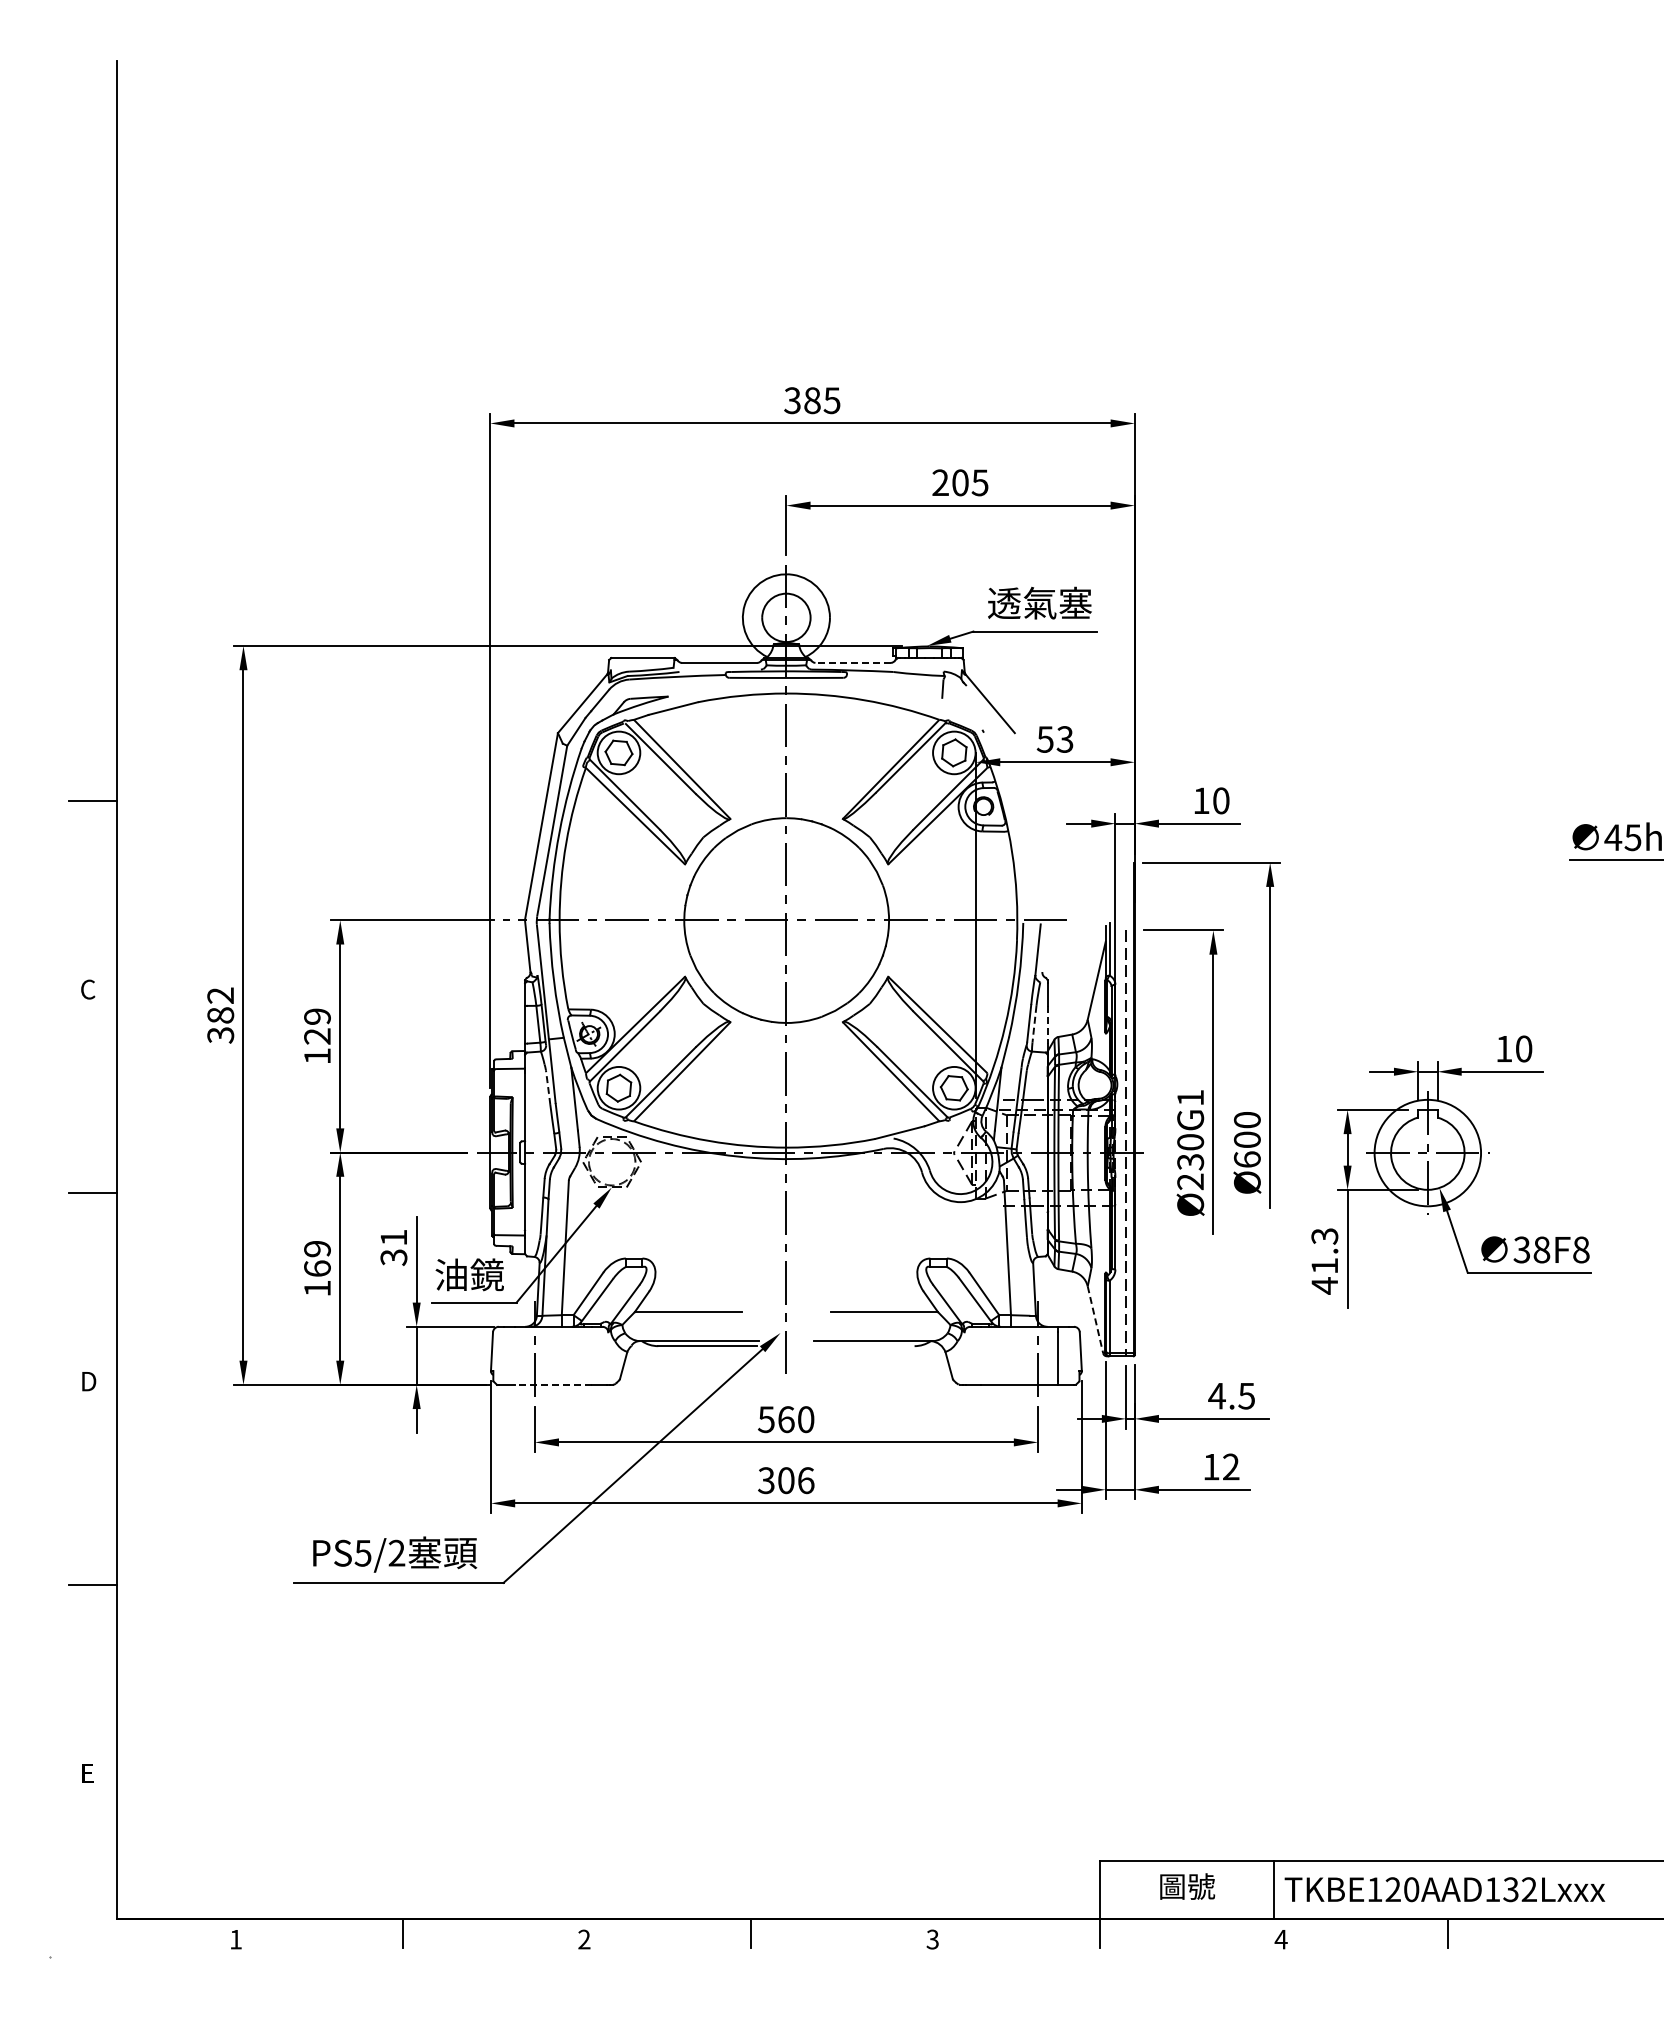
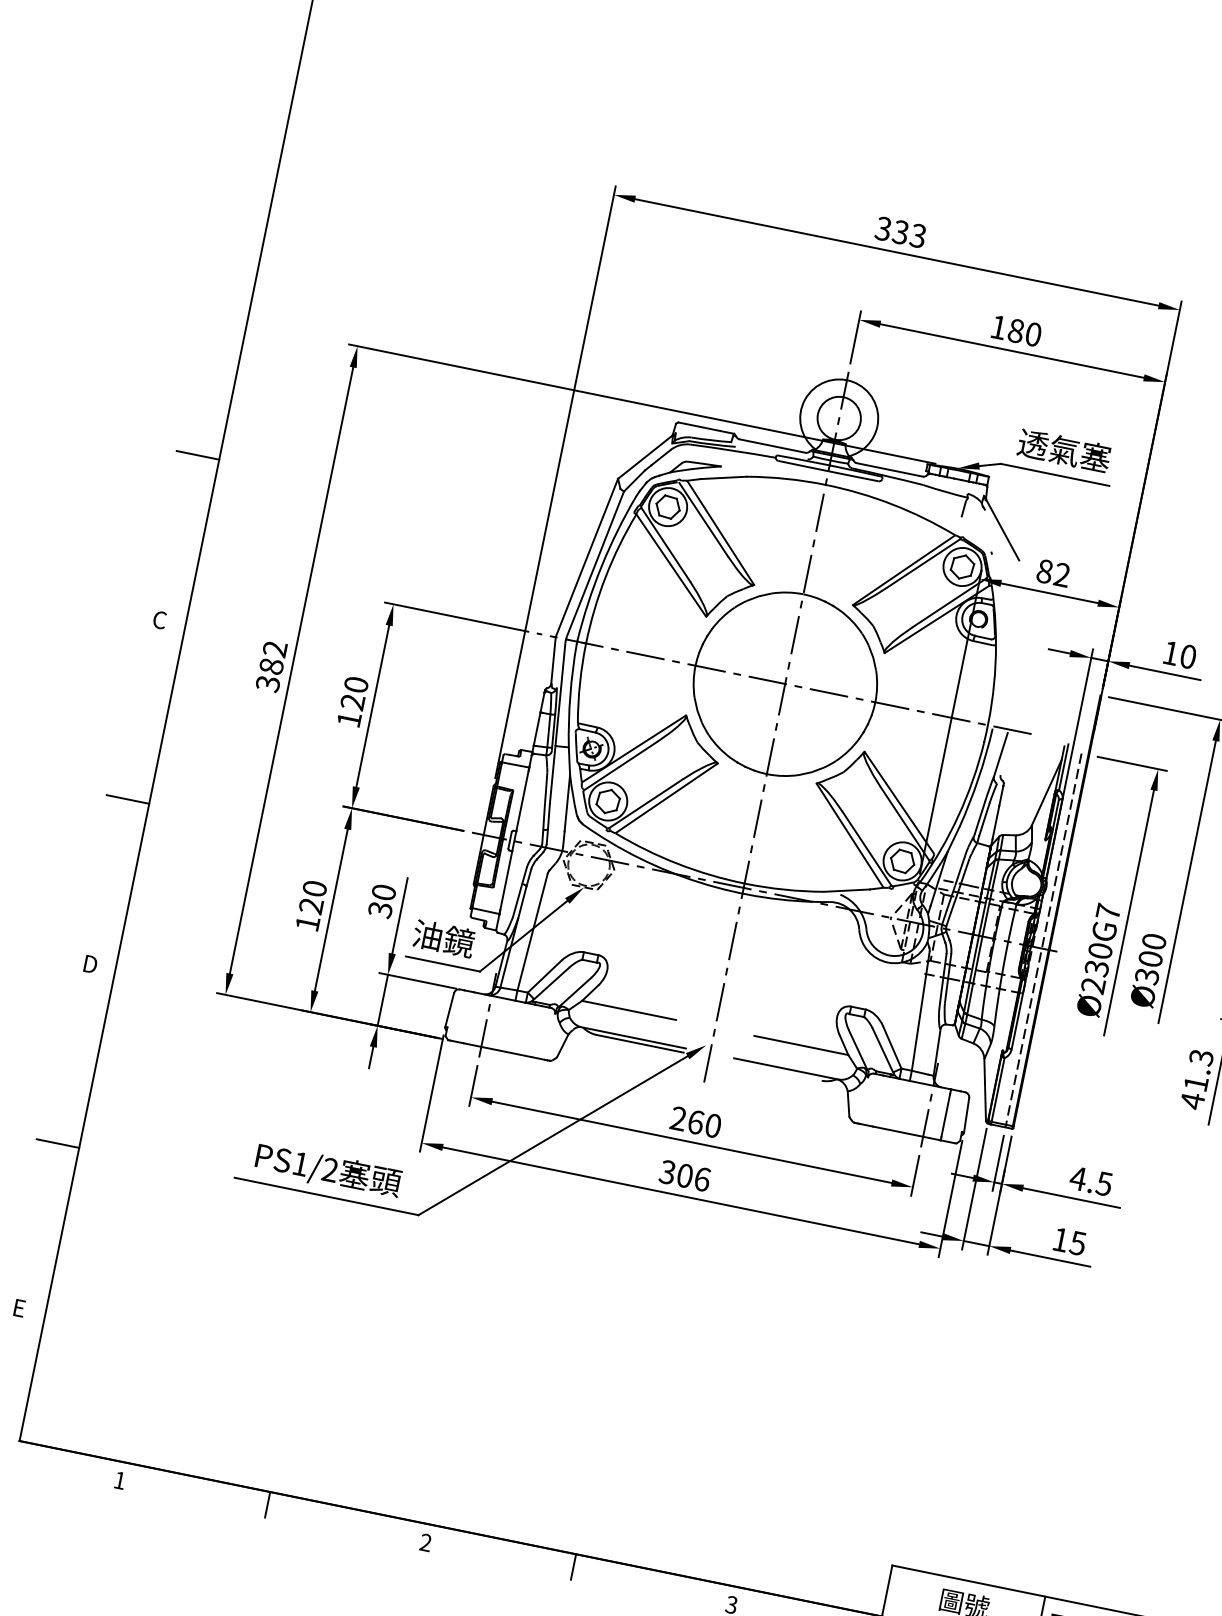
text: (821, 400) -> (908, 233), 385 -> 333
text: (960, 482) -> (1016, 330), 205 -> 180
line: (853, 662) -> (890, 469), dashed -> solid
text: (1054, 739) -> (1052, 573), 53 -> 82
text: (317, 1016) -> (356, 684), 129 -> 120
line: (1034, 1024) -> (984, 819), dashed -> solid
line: (1047, 1024) -> (995, 822), dashed -> solid
line: (548, 1087) -> (546, 788), dashed -> solid
text: (1190, 1097) -> (1108, 911), Ø230G1 -> Ø230G7
text: (1246, 1159) -> (1146, 976), Ø600 -> Ø300
text: (393, 1237) -> (383, 892), 31 -> 30
text: (317, 1258) -> (313, 897), 169 -> 120
line: (1095, 1320) -> (985, 1090), dashed -> solid
line: (553, 1384) -> (497, 1049), dashed -> solid
text: (766, 1419) -> (678, 1118), 560 -> 260
text: (1230, 1466) -> (1077, 1242), 12 -> 15
text: (362, 1553) -> (299, 1164), PS5/2 -> PS1/2

